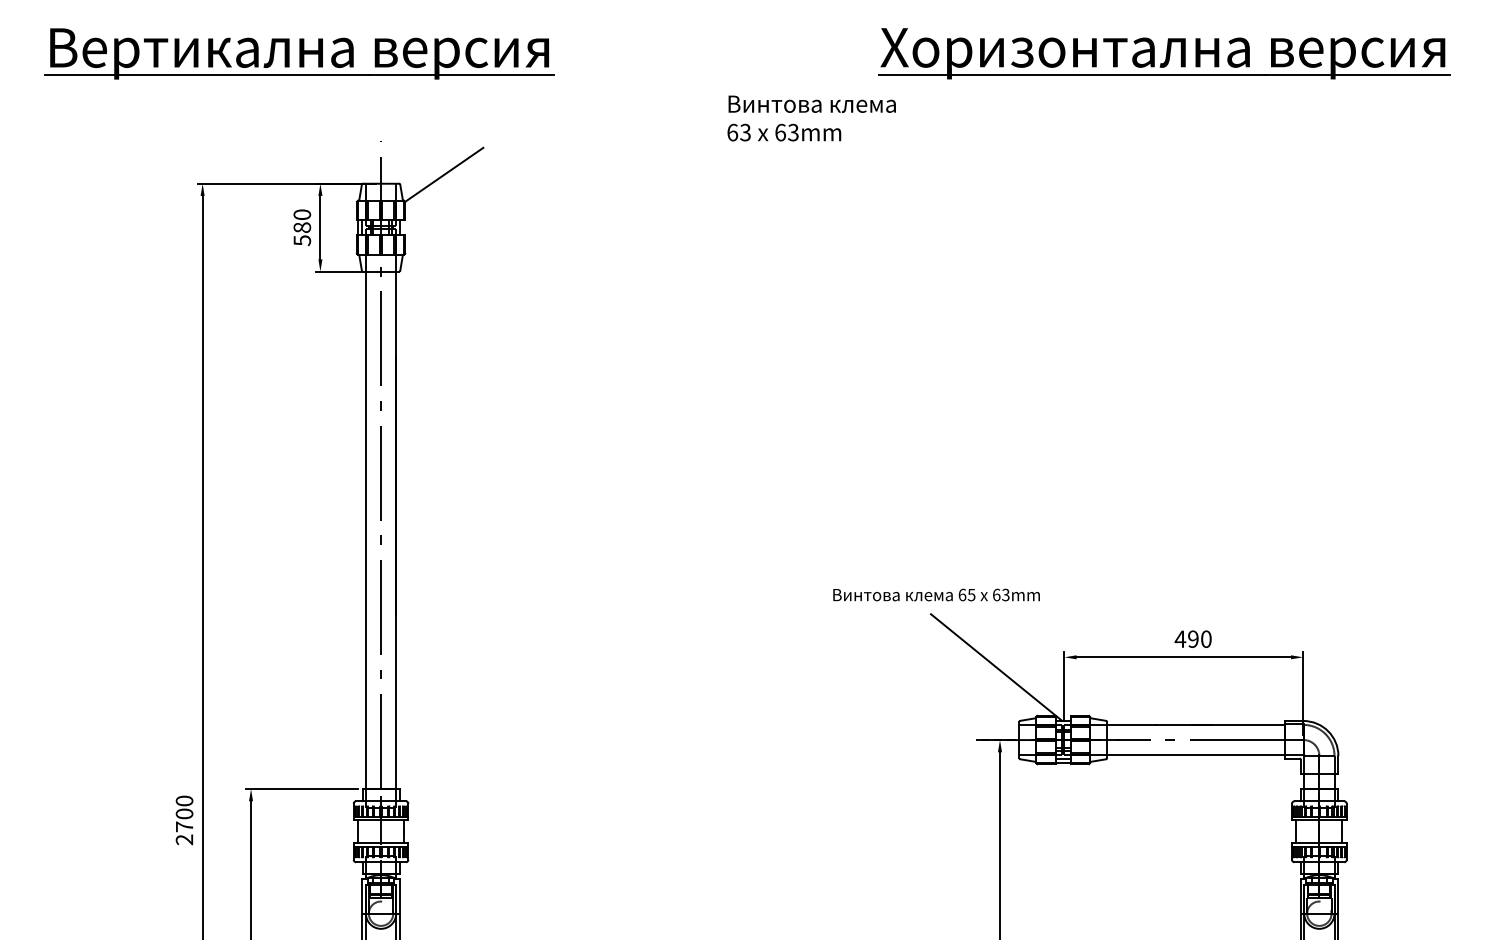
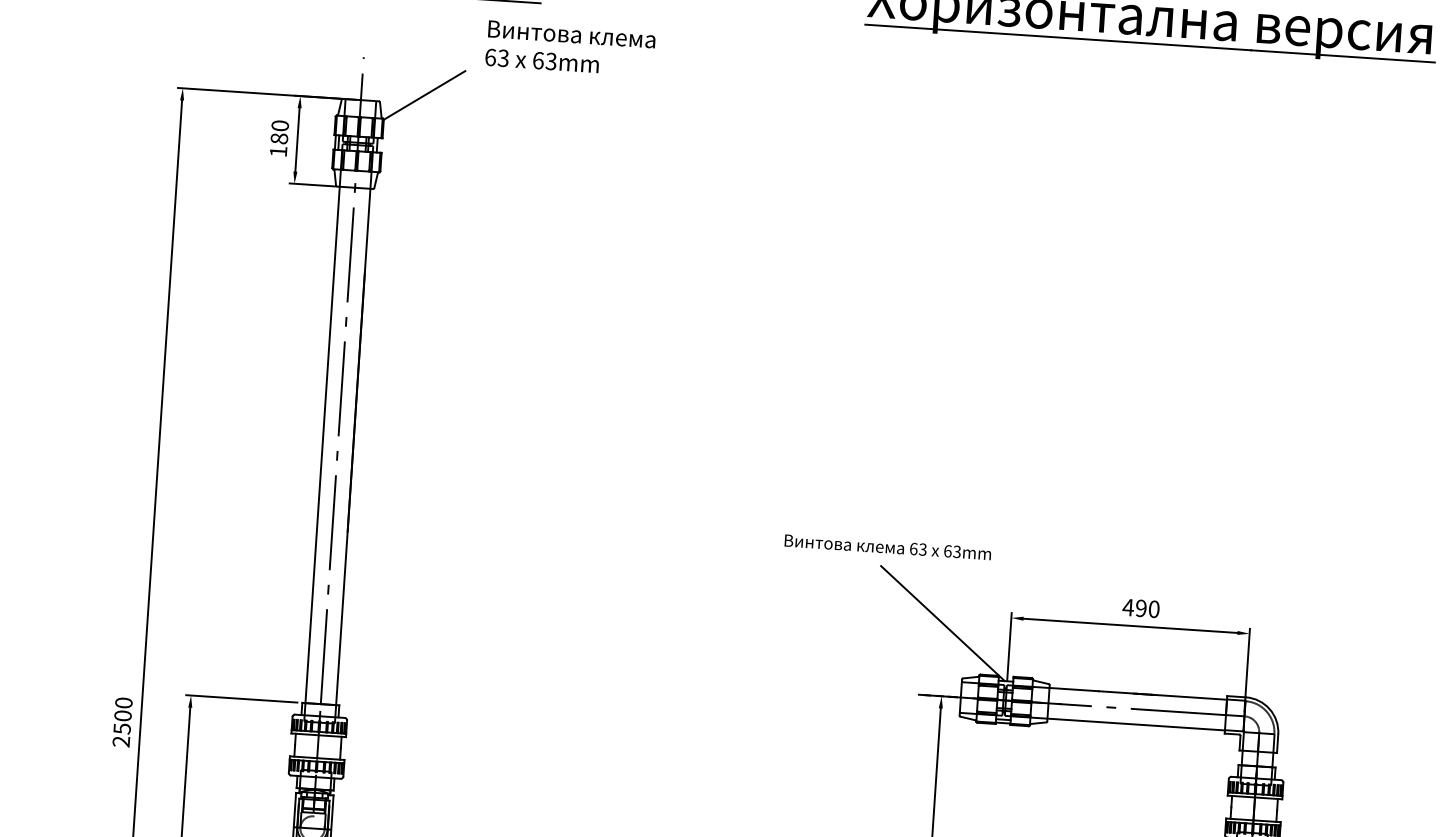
text: (811, 118) -> (570, 48), moved
text: (302, 240) -> (278, 151), 580 -> 180
text: (971, 594) -> (922, 549), 65 -> 63
text: (184, 826) -> (122, 728), 2700 -> 2500

